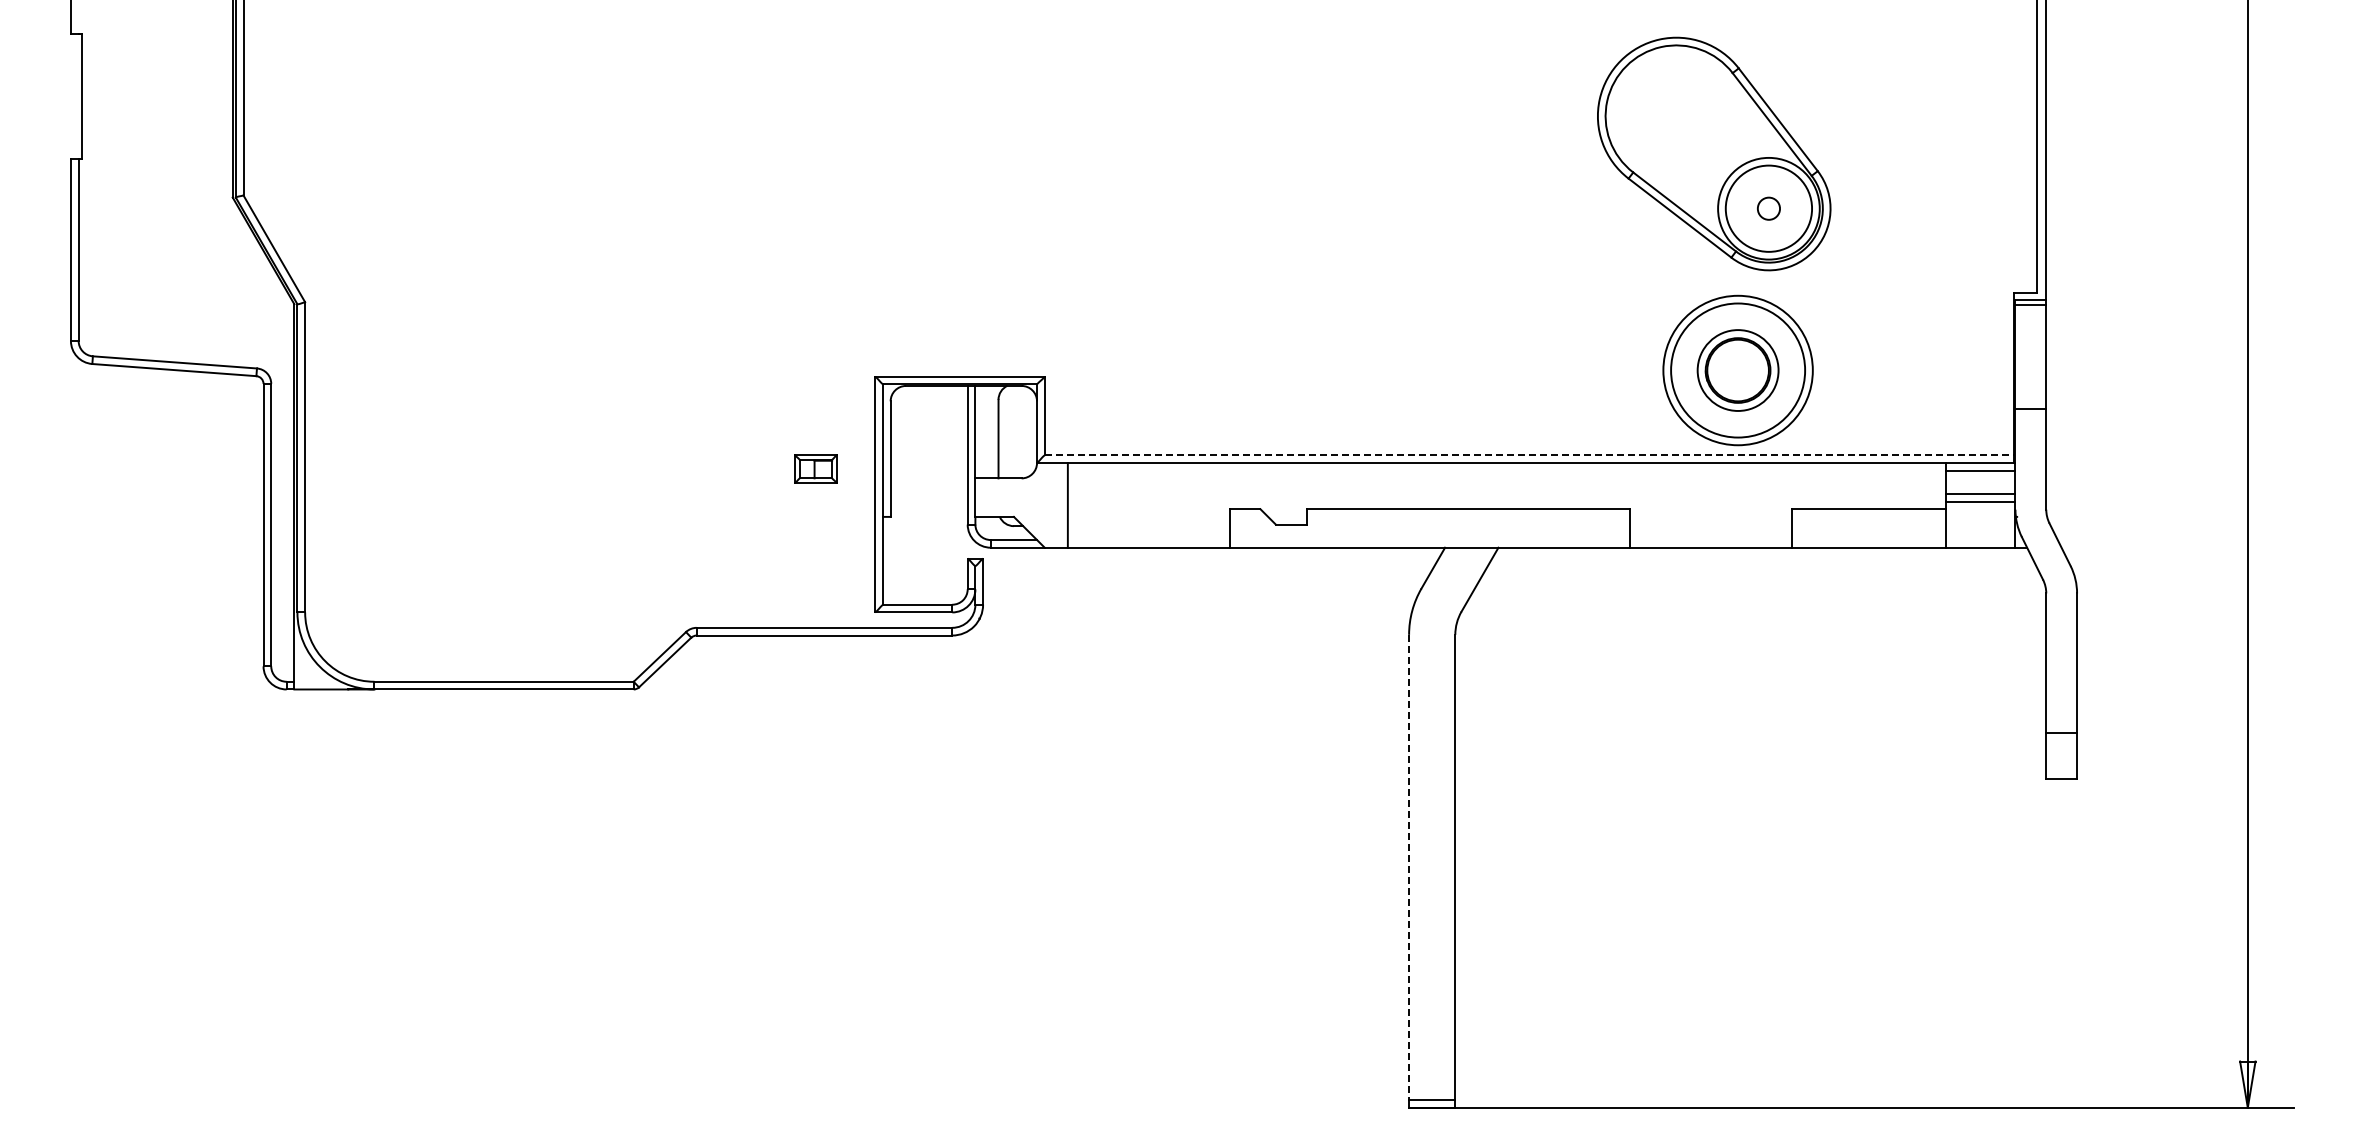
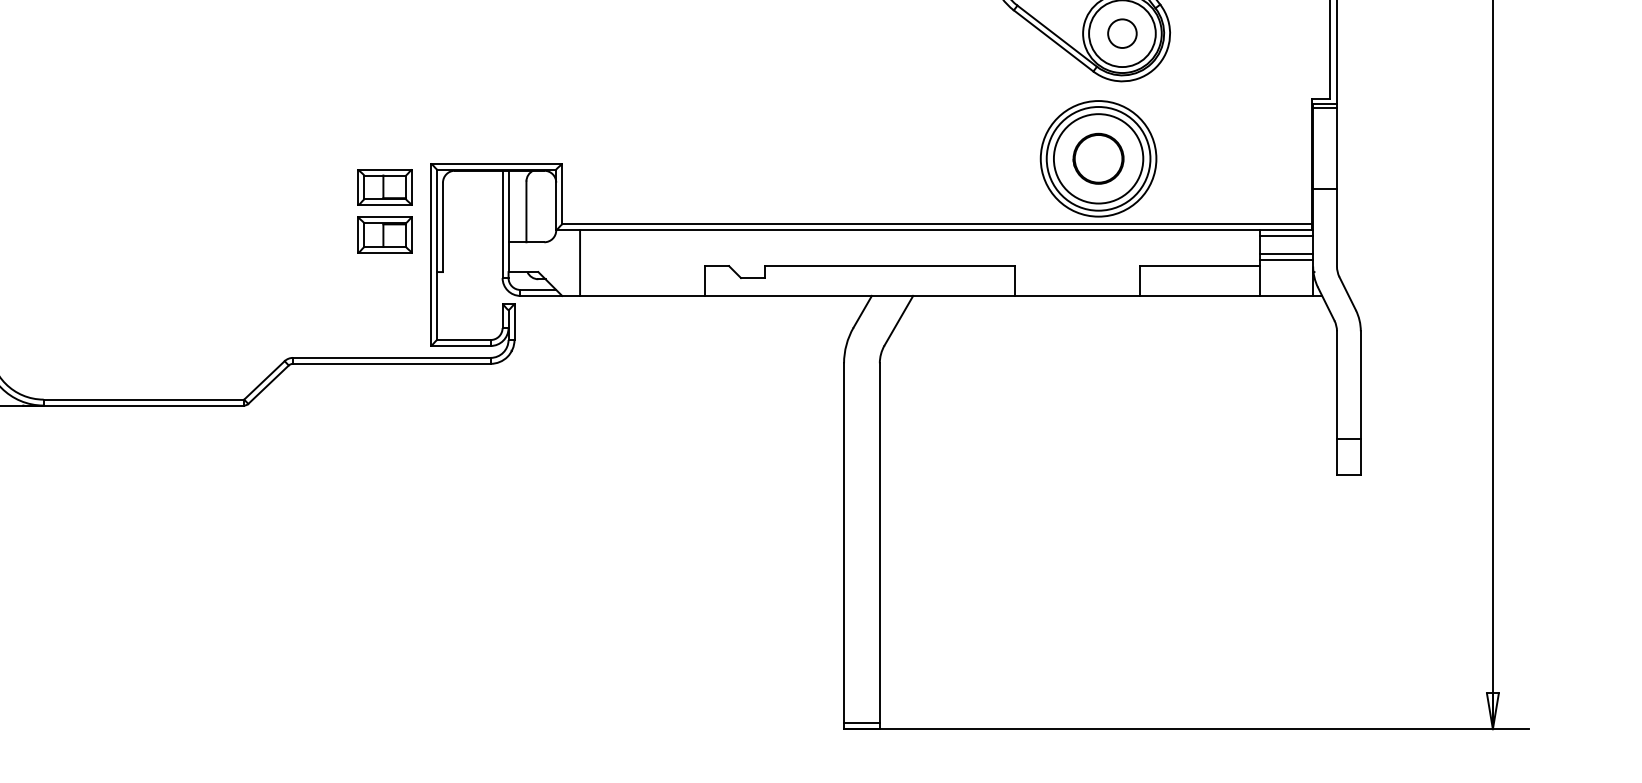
circle: (1768, 208) -> (1122, 33), size x1.67
circle: (1737, 370) -> (1098, 158), size x1.43
part: (815, 407) -> (384, 187), added
line: (1529, 455) -> (937, 224), dashed -> solid
part: (815, 468) -> (384, 234), size x1.67
line: (1409, 867) -> (844, 543), dashed -> solid

